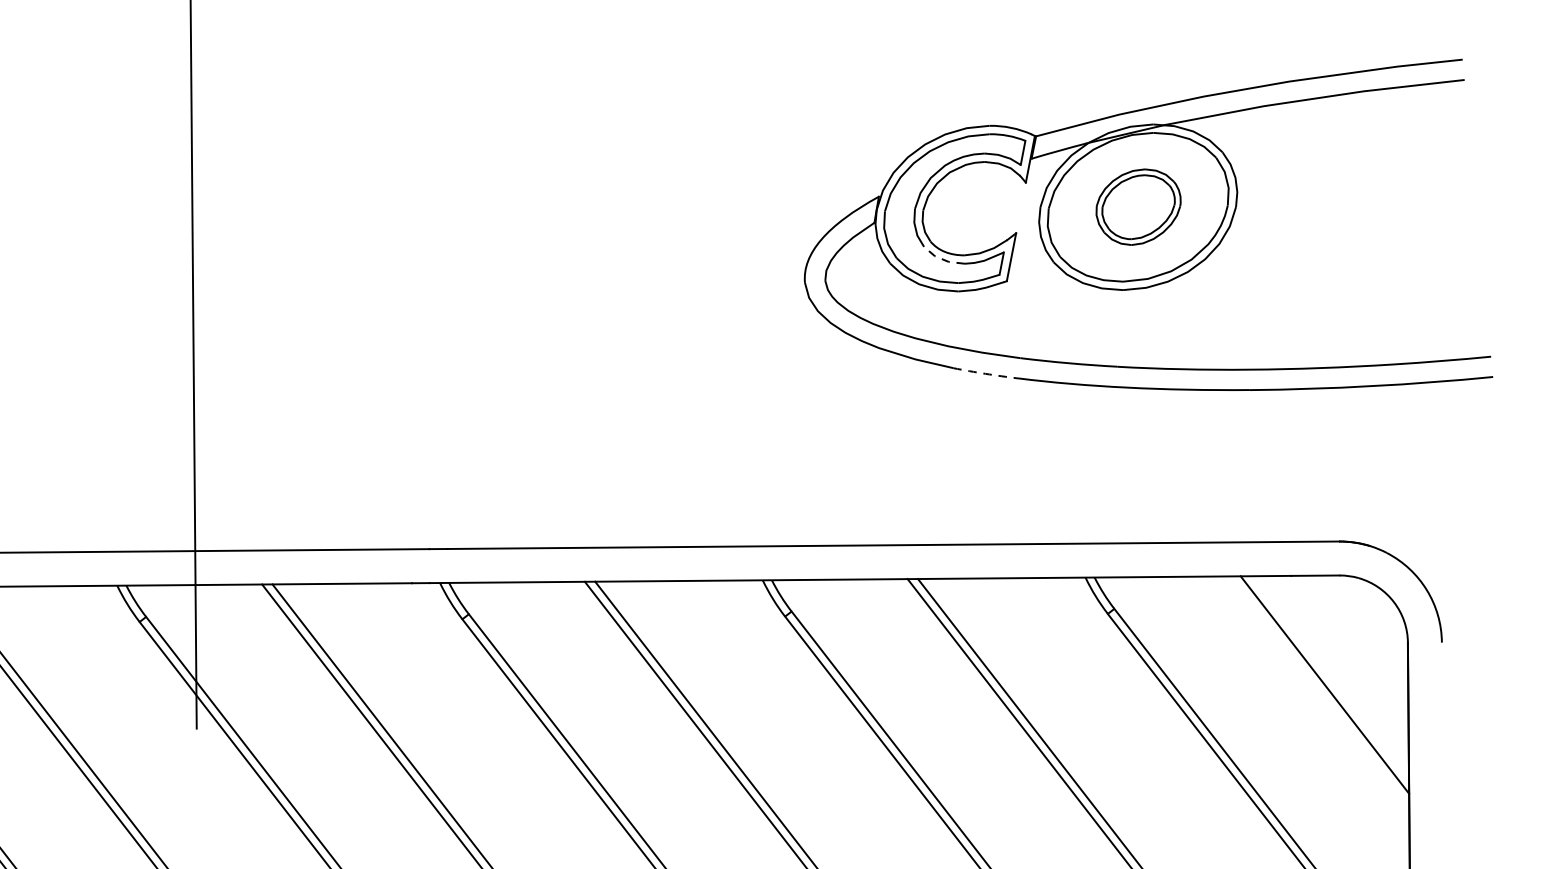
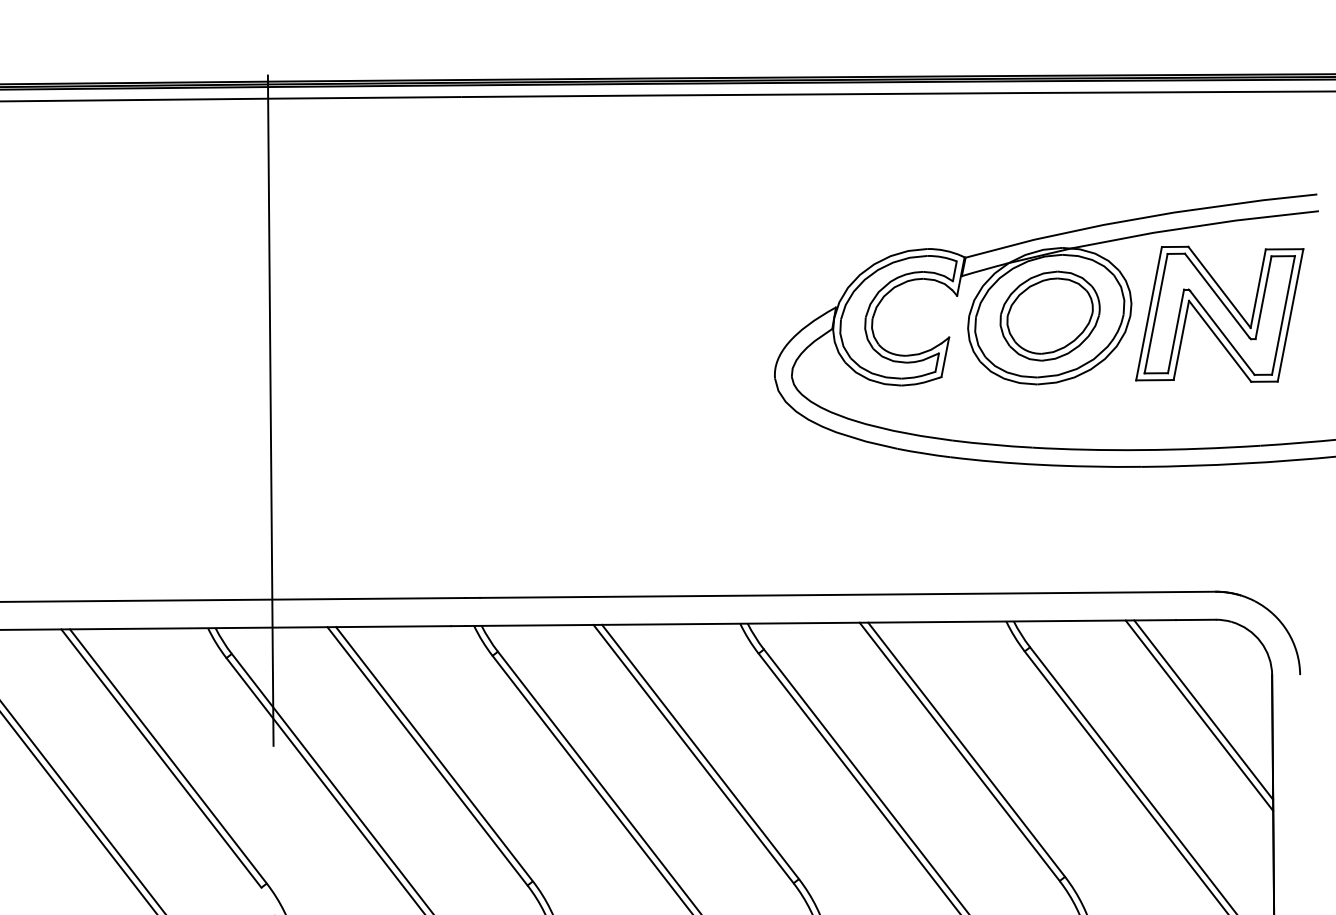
part: (1344, 204) -> (1219, 313), added
part: (1137, 206) -> (1049, 315), size x1.43
line: (942, 259) -> (888, 359), dashed -> solid
arc: (985, 373) -> (923, 453), dashed -> solid
line: (1319, 691) -> (1199, 715), added

